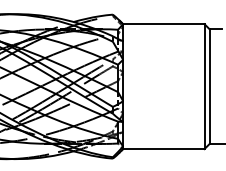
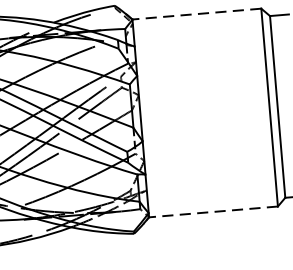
line: (163, 24) -> (196, 14), solid -> dashed
line: (163, 149) -> (212, 212), solid -> dashed

